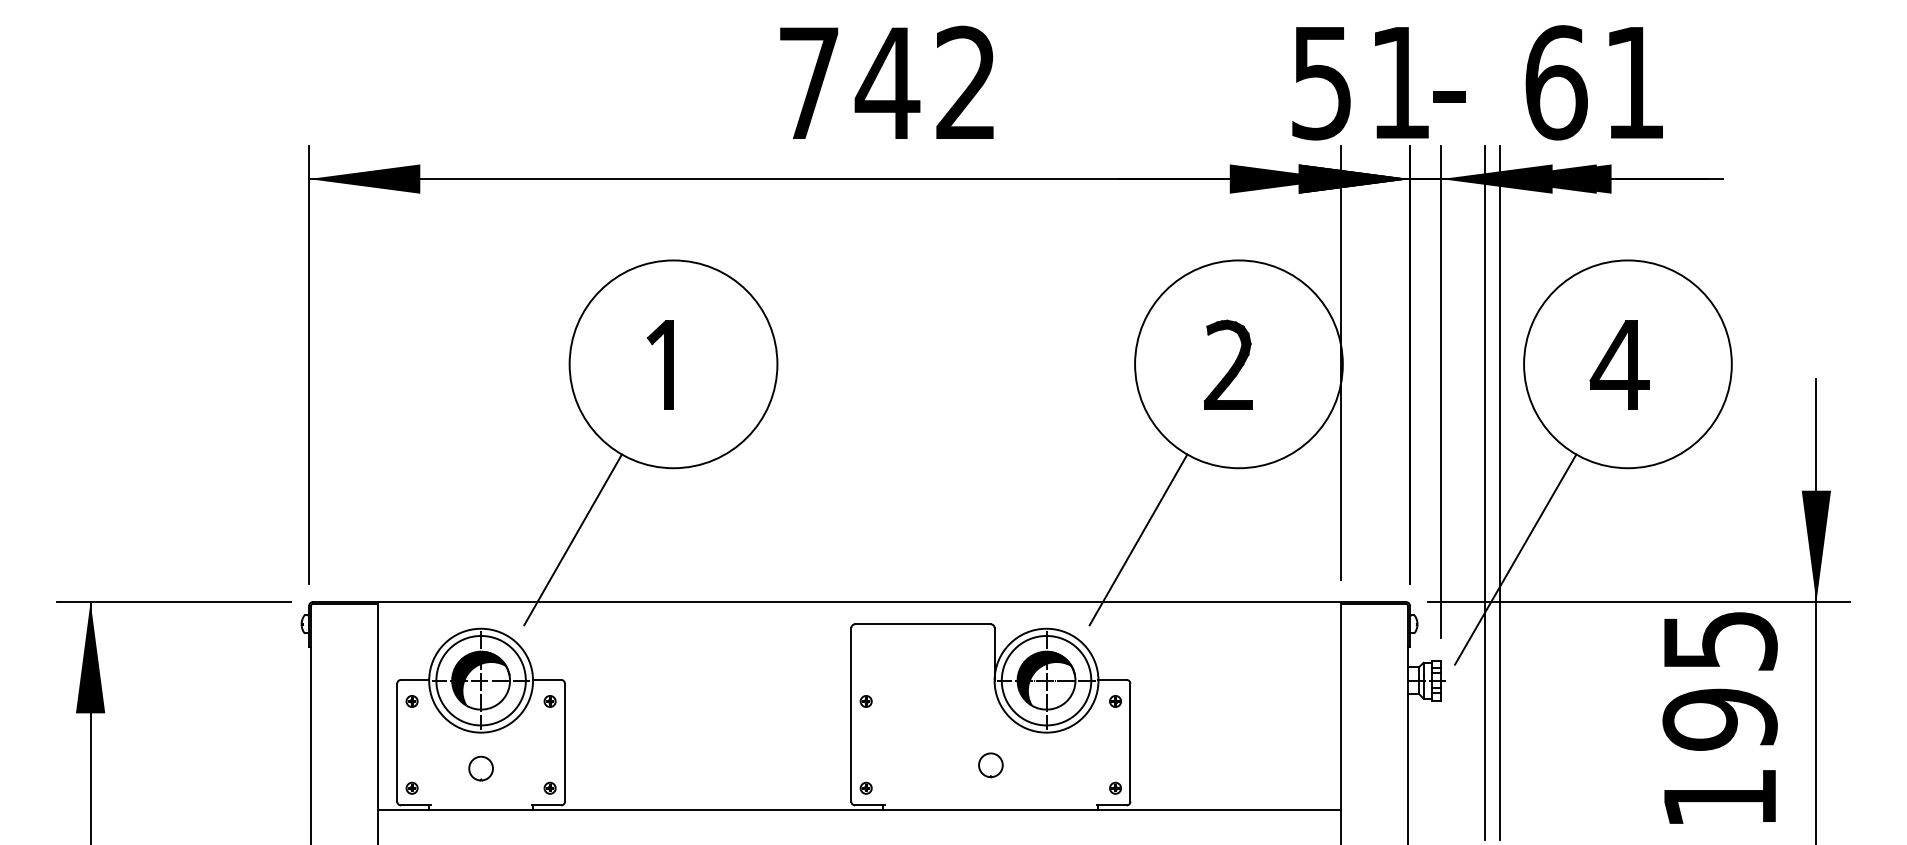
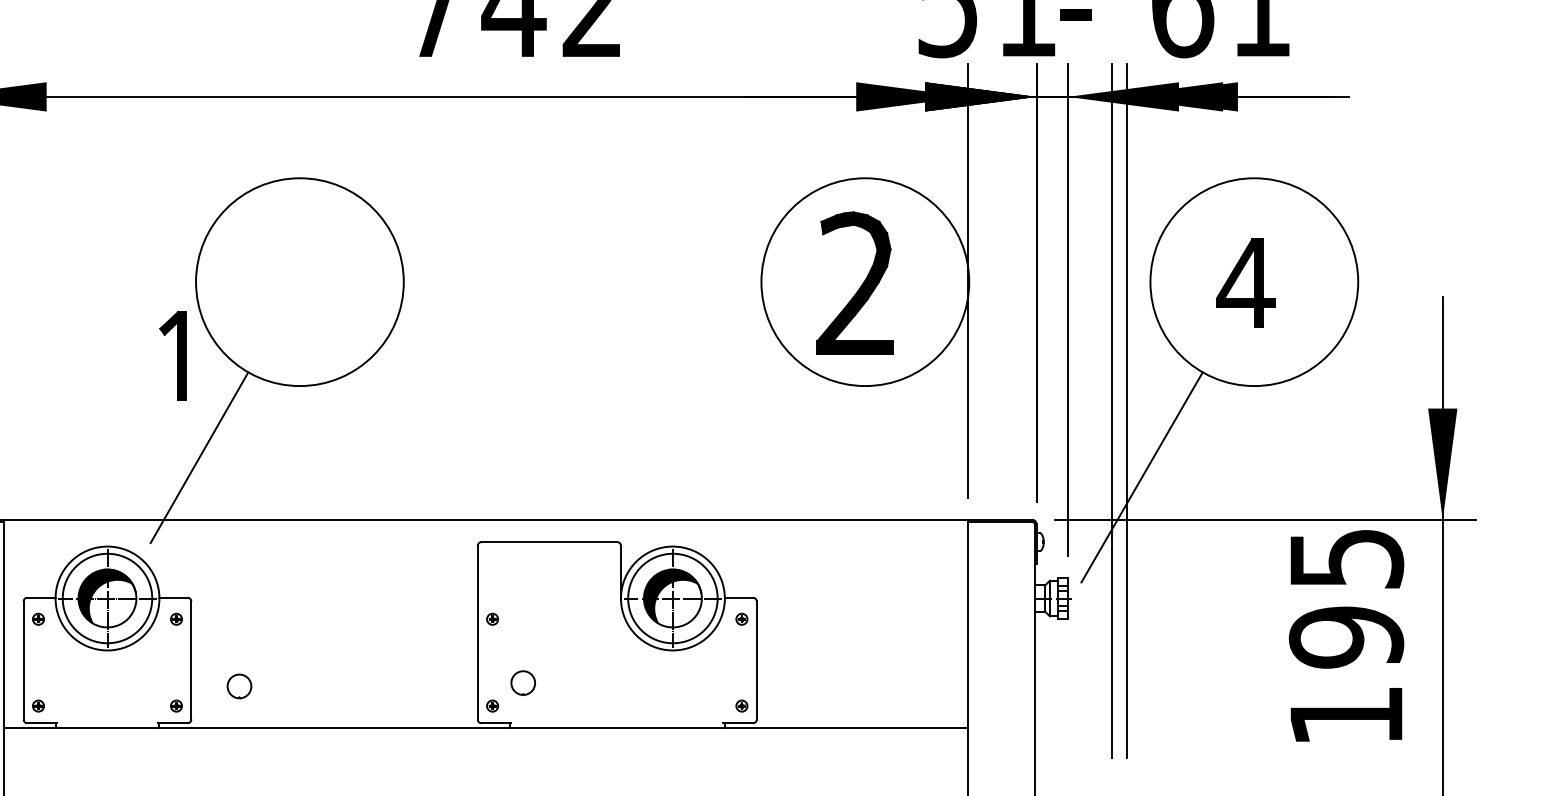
part: (659, 364) -> (171, 355), moved
part: (1227, 364) -> (853, 282), size x1.6
line: (1138, 539) -> (764, 457), removed
part: (990, 765) -> (522, 683), moved
part: (480, 768) -> (238, 686), moved

